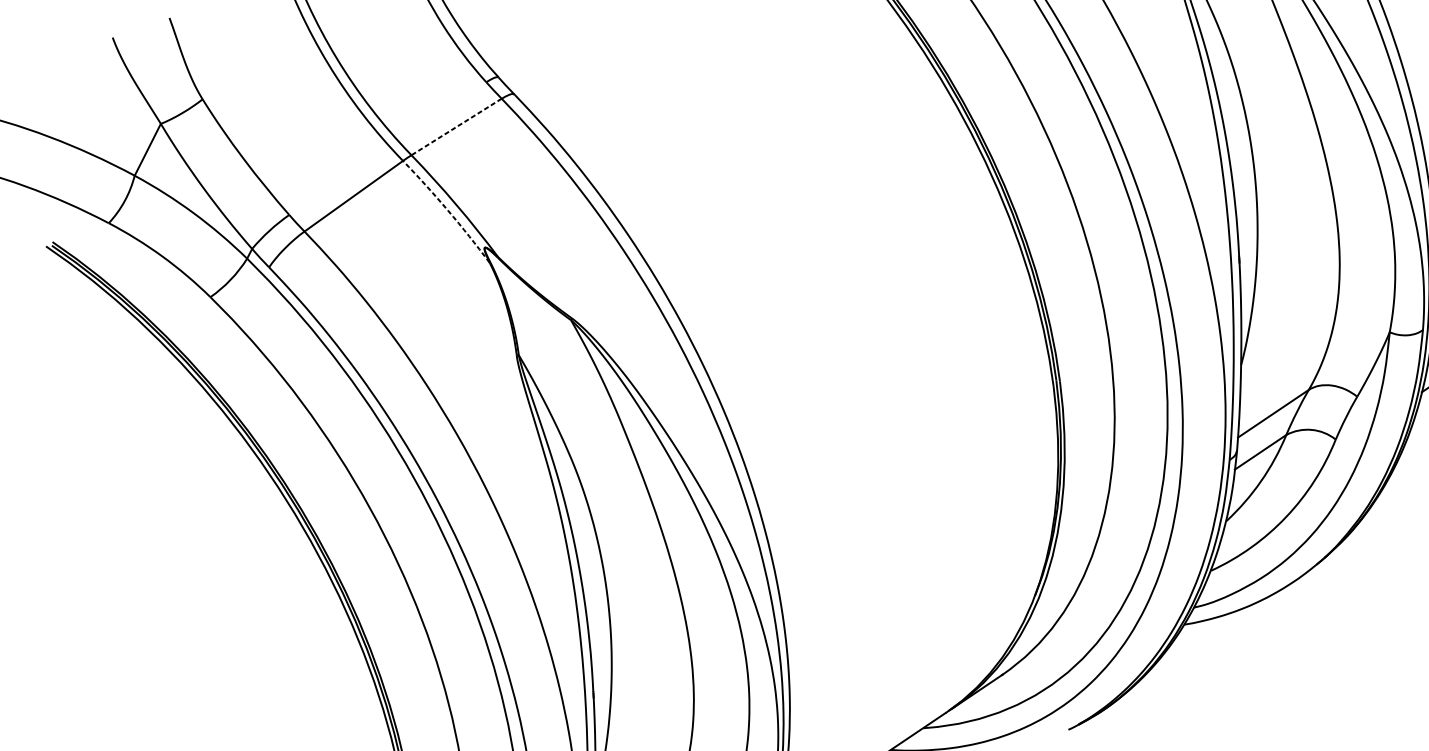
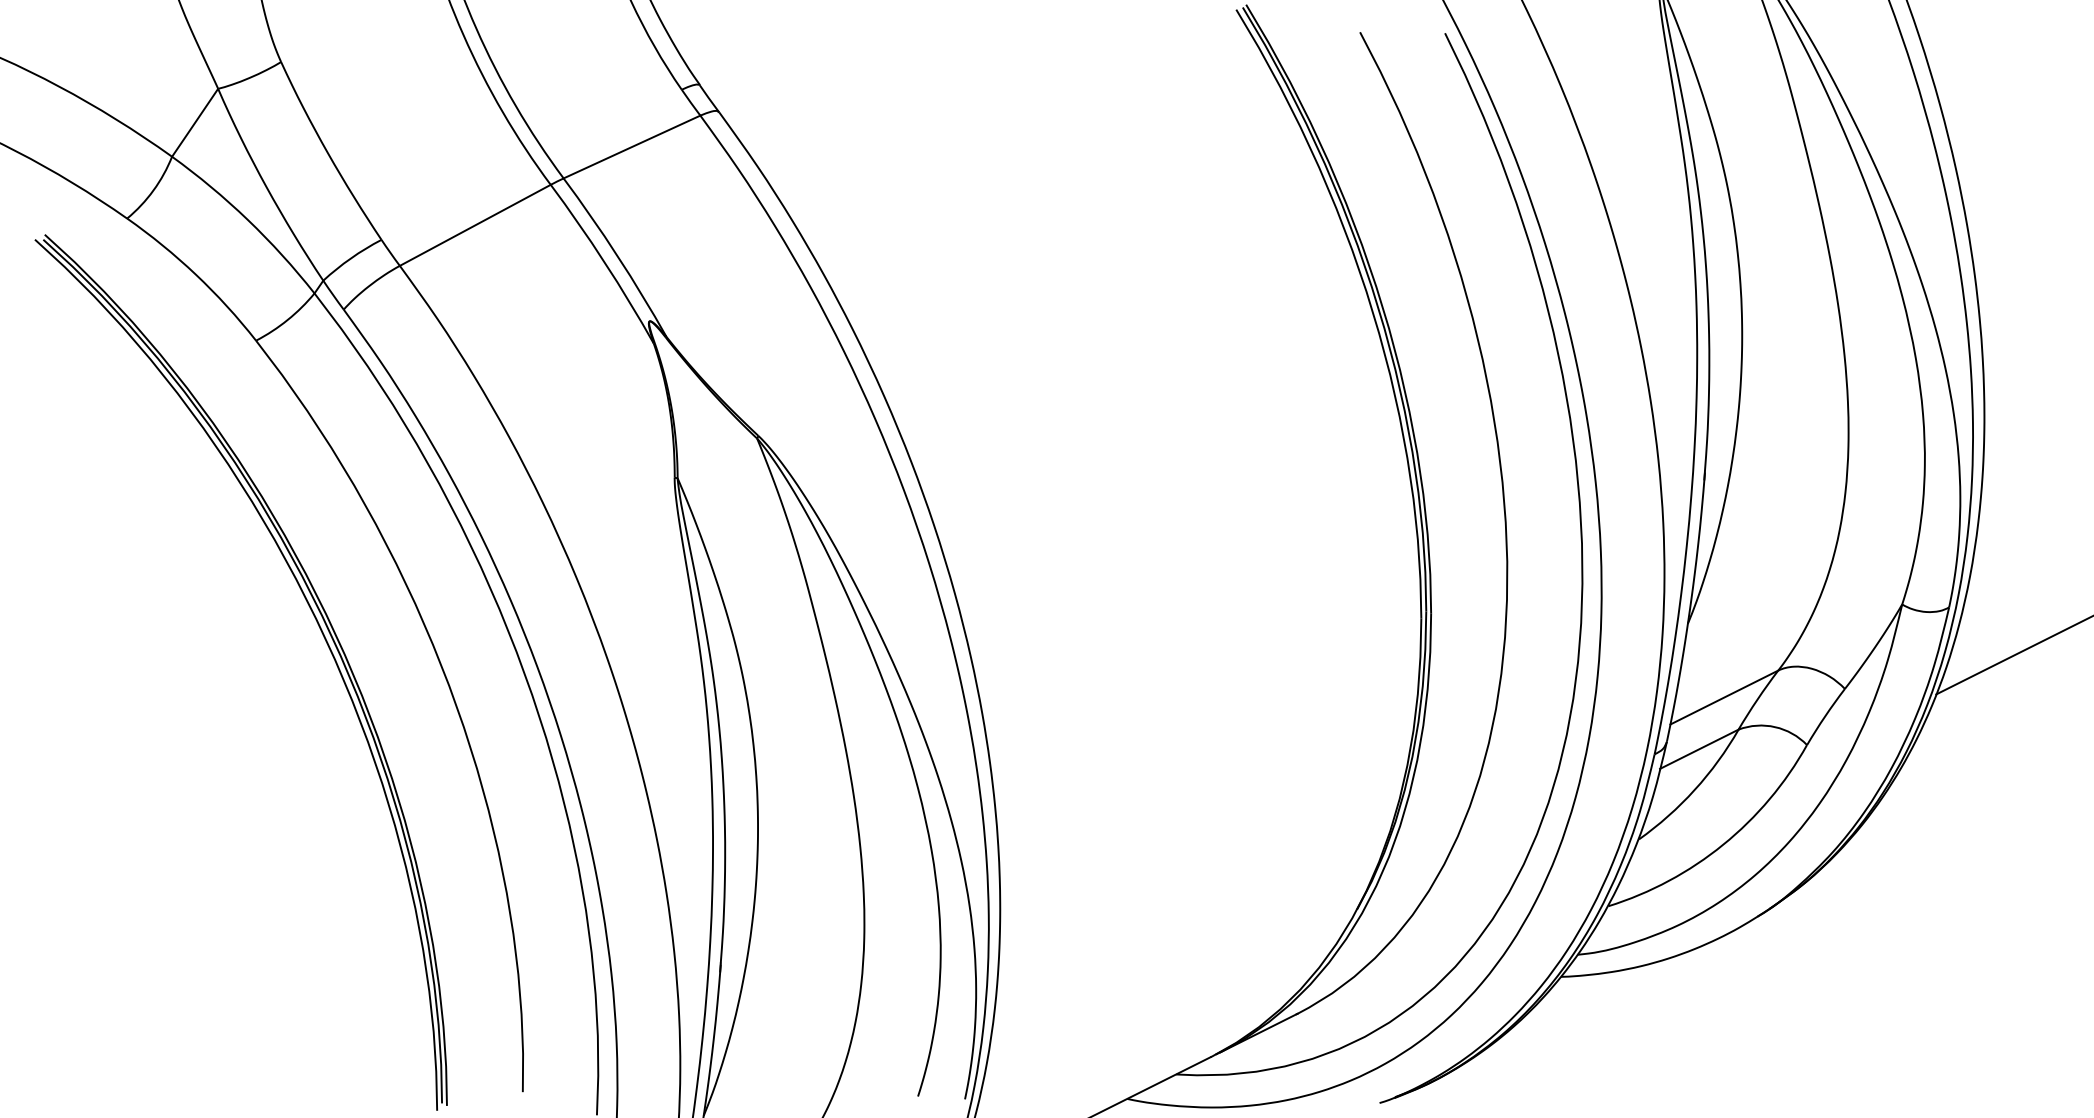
line: (456, 127) -> (631, 147), dashed -> solid
arc: (447, 210) -> (604, 262), dashed -> solid

